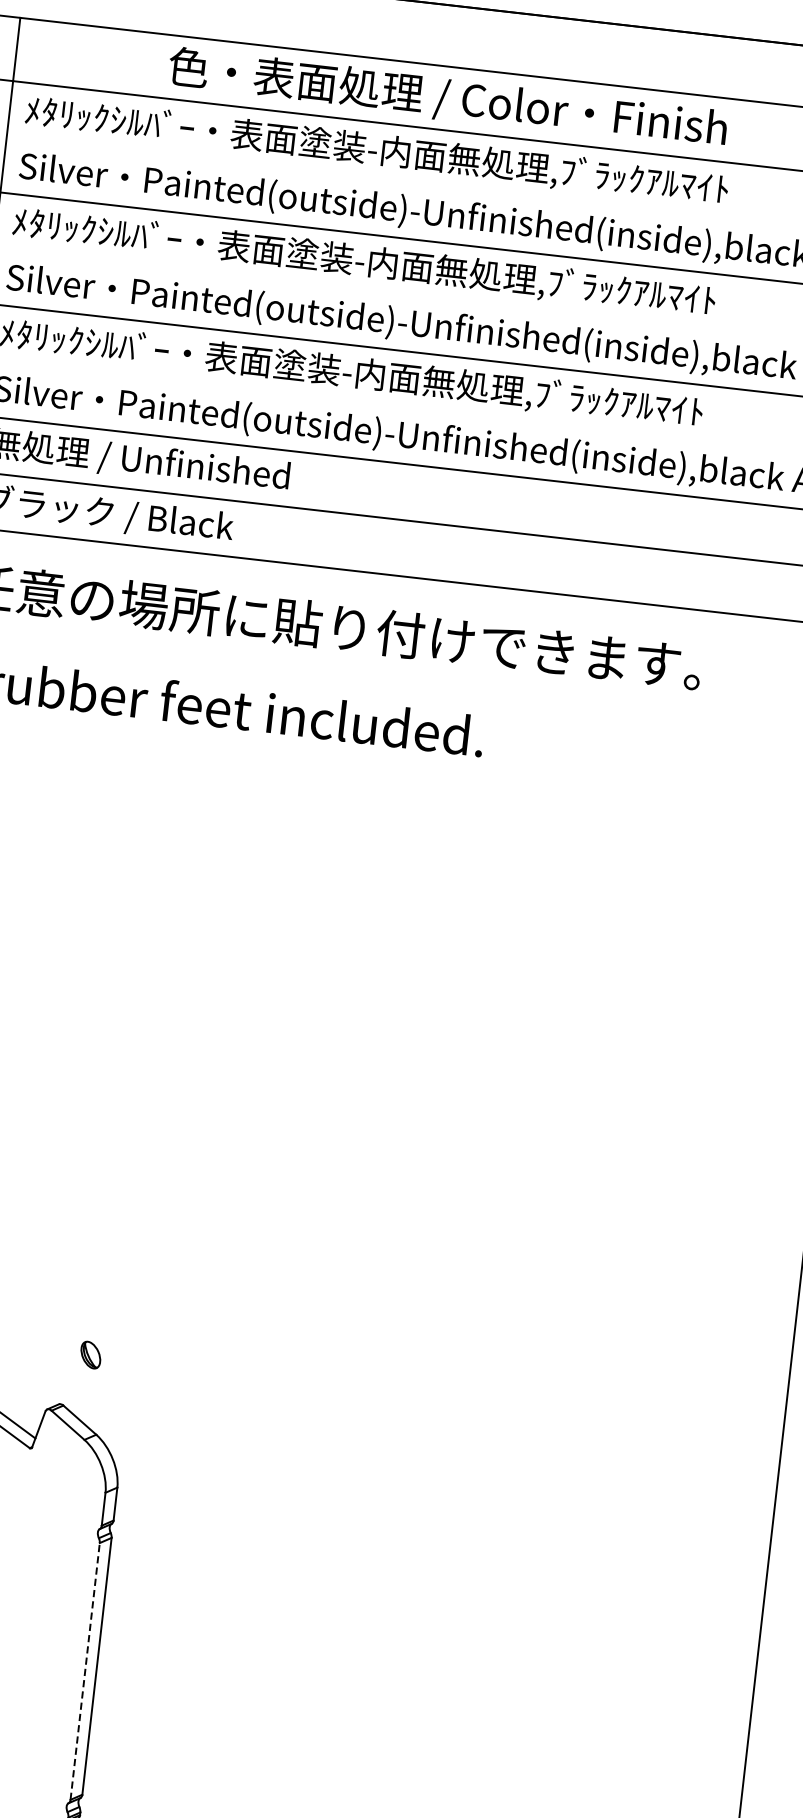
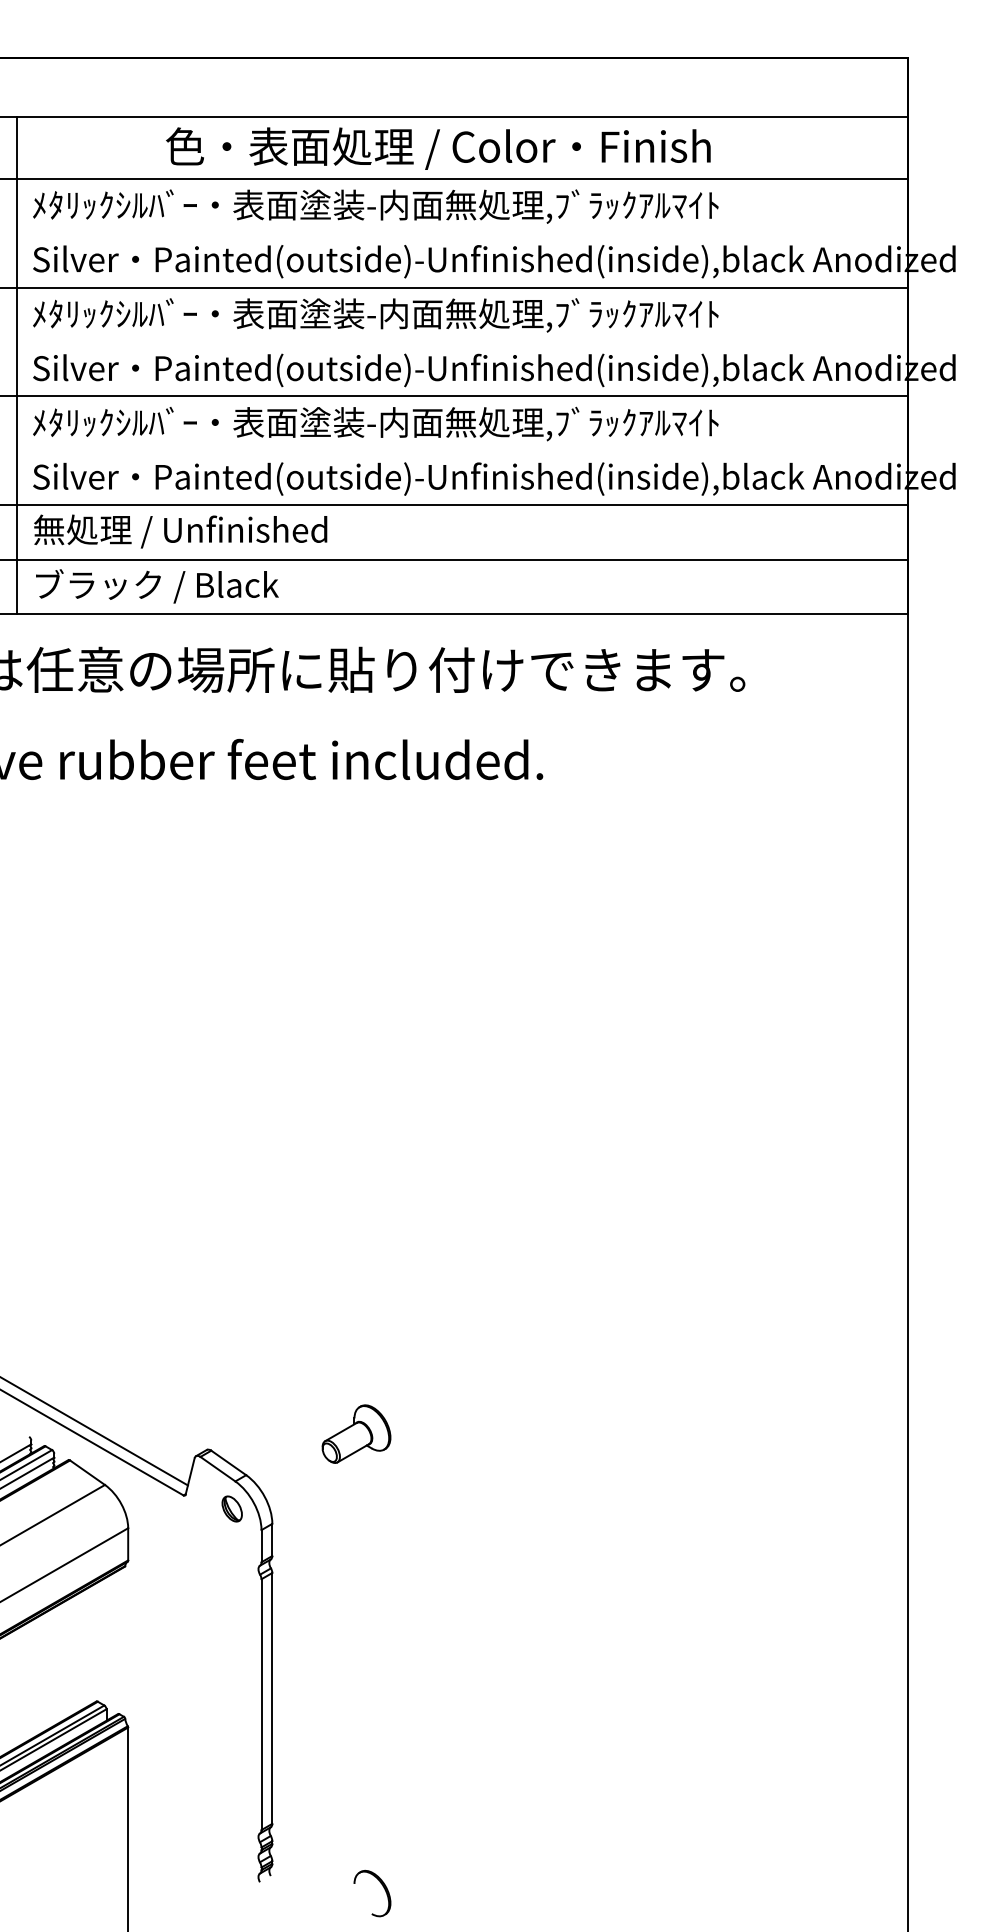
part: (90, 1354) -> (231, 1508), moved
part: (214, 1404) -> (356, 1433), added
line: (85, 1671) -> (261, 1704), dashed -> solid

